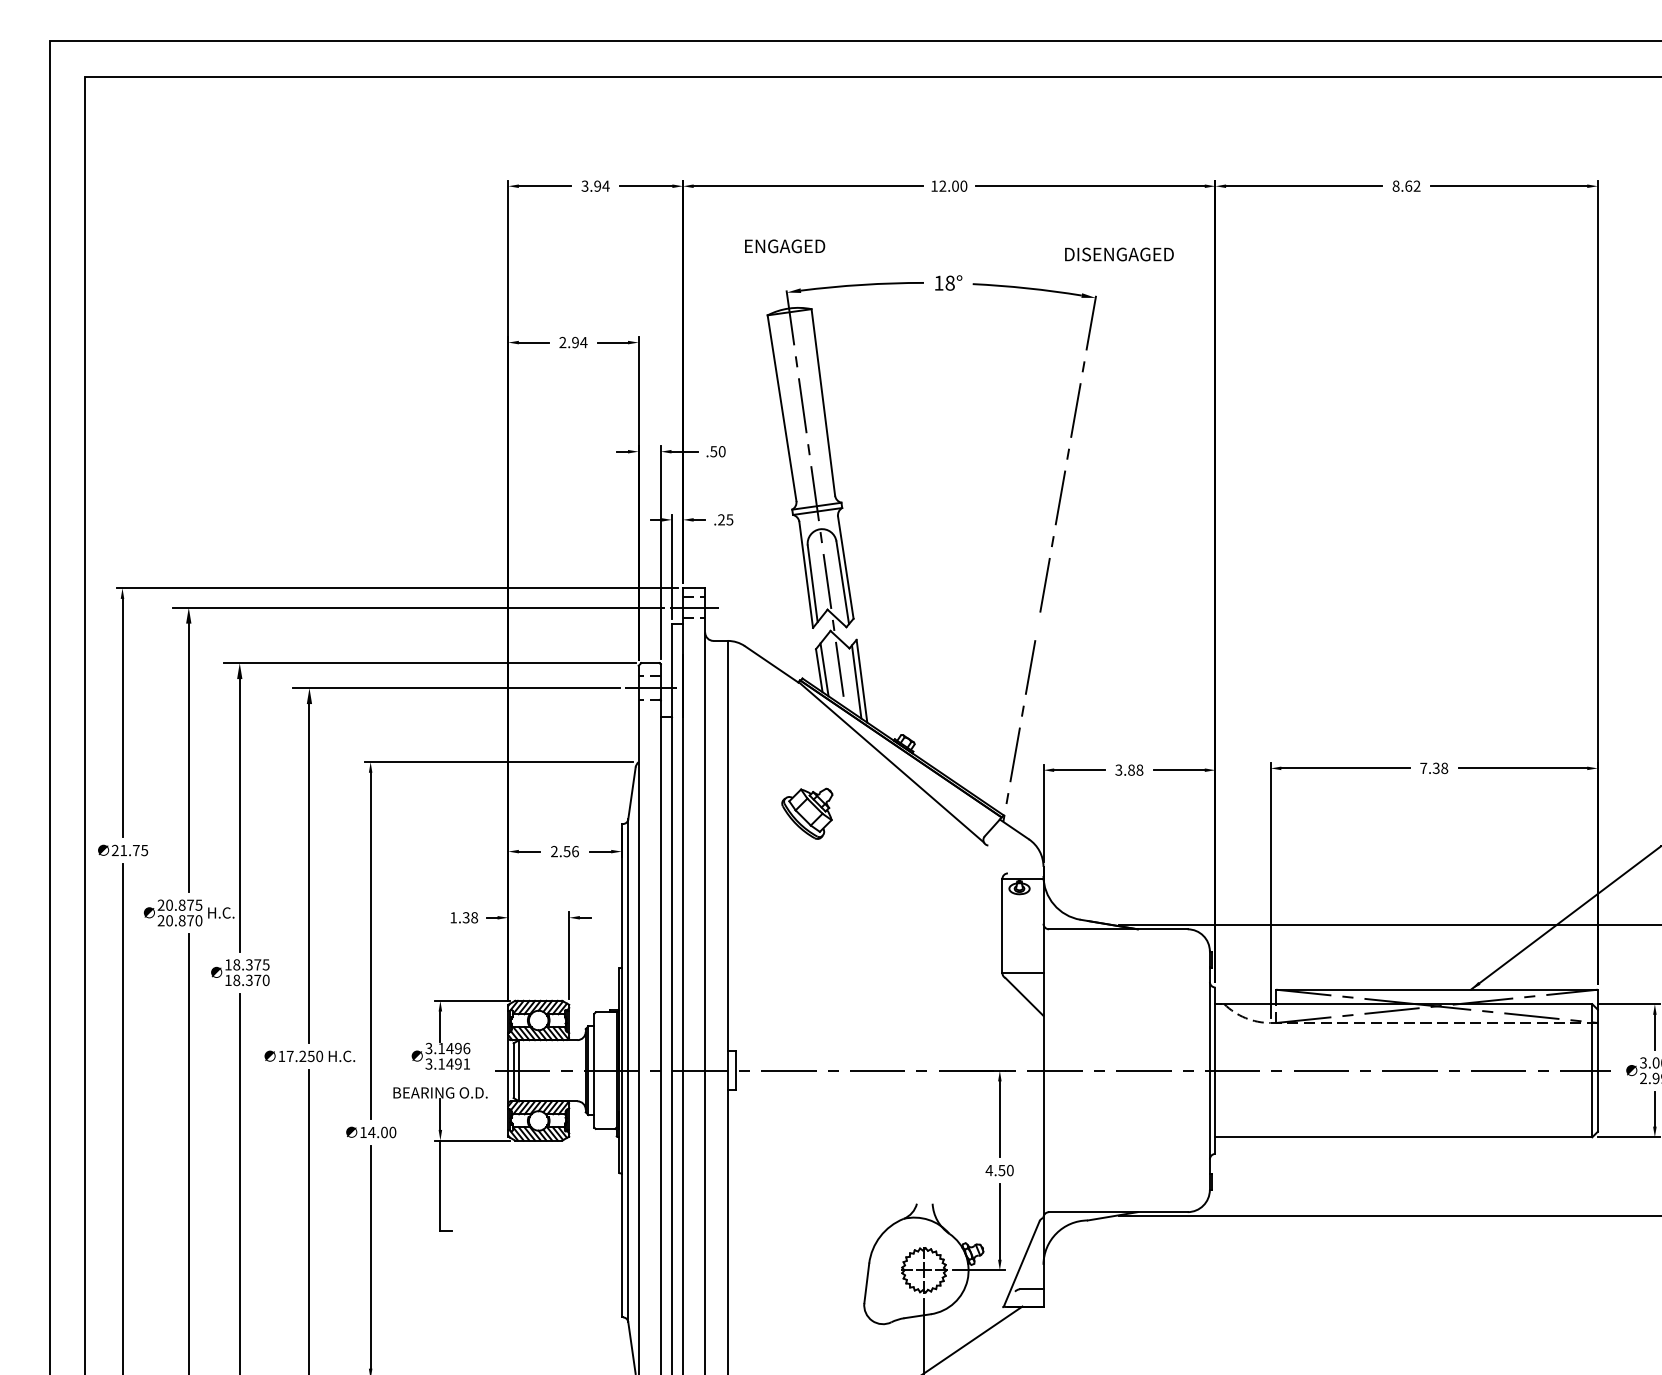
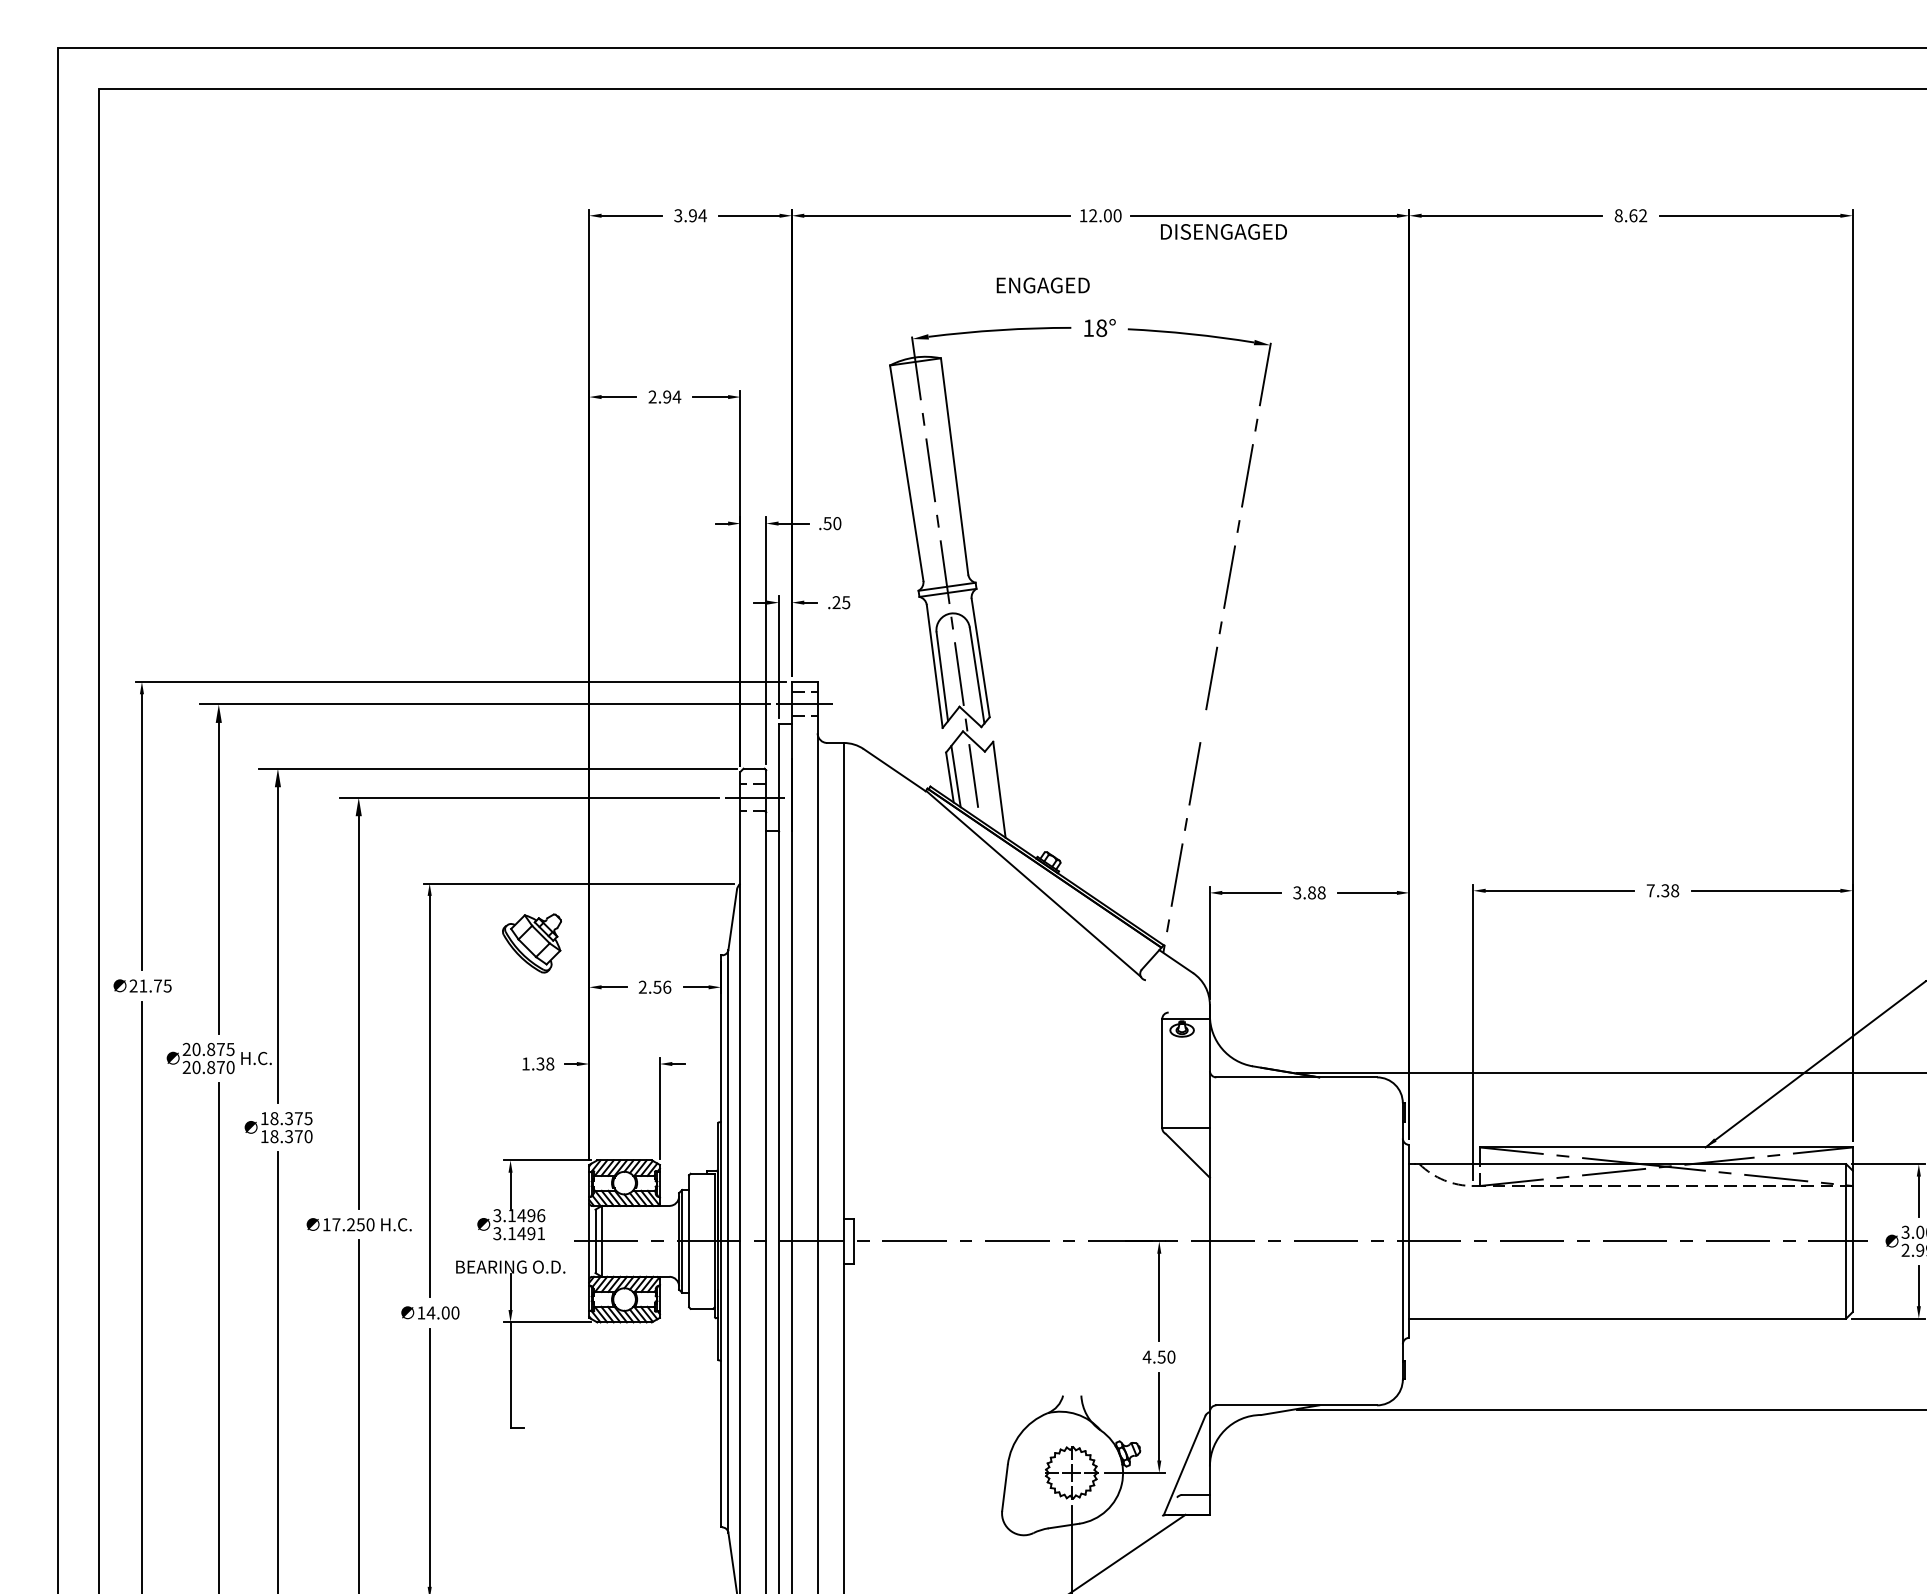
text: (784, 246) -> (1042, 285), moved
text: (1119, 254) -> (1223, 231), moved
line: (856, 681) -> (992, 790), removed
part: (806, 813) -> (531, 943), moved

